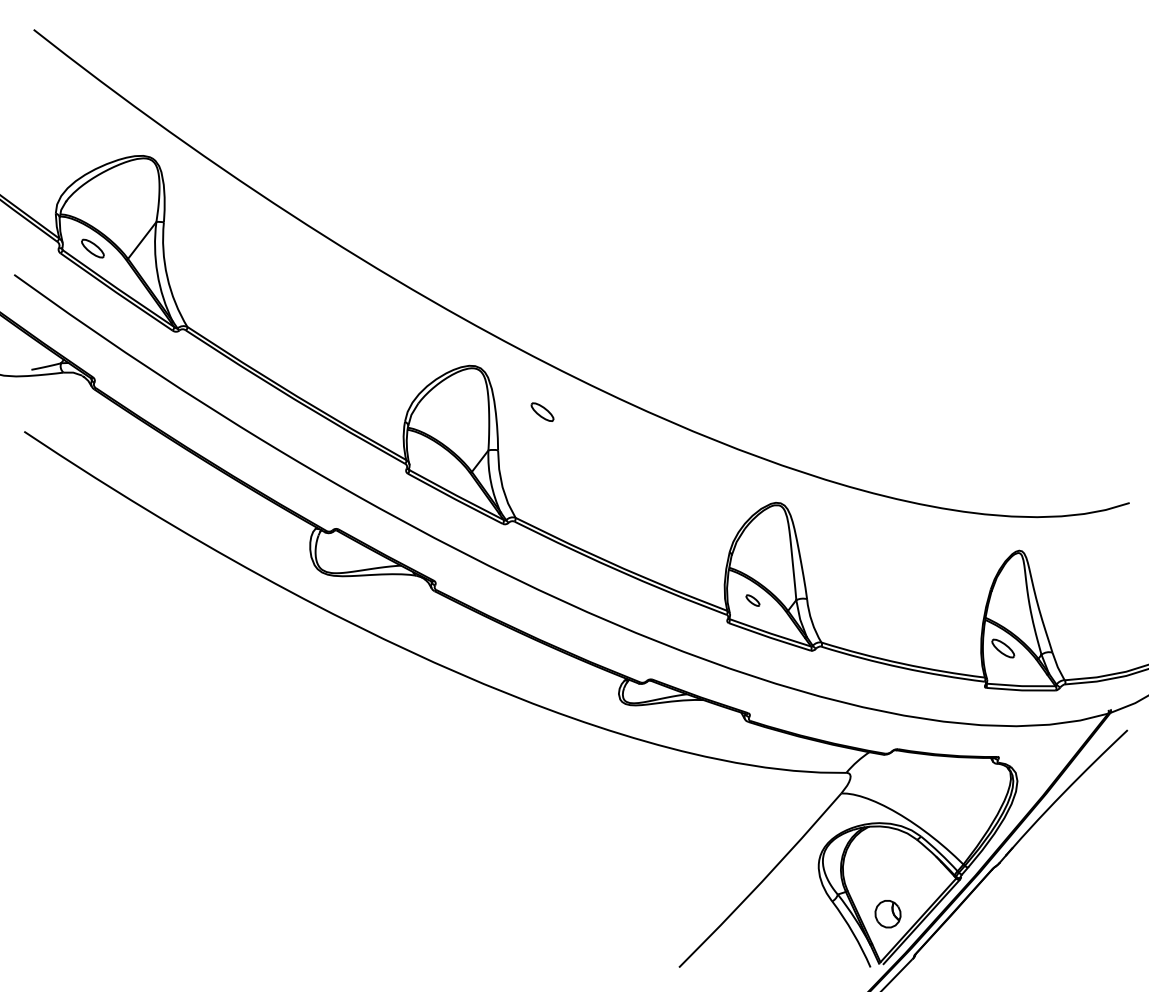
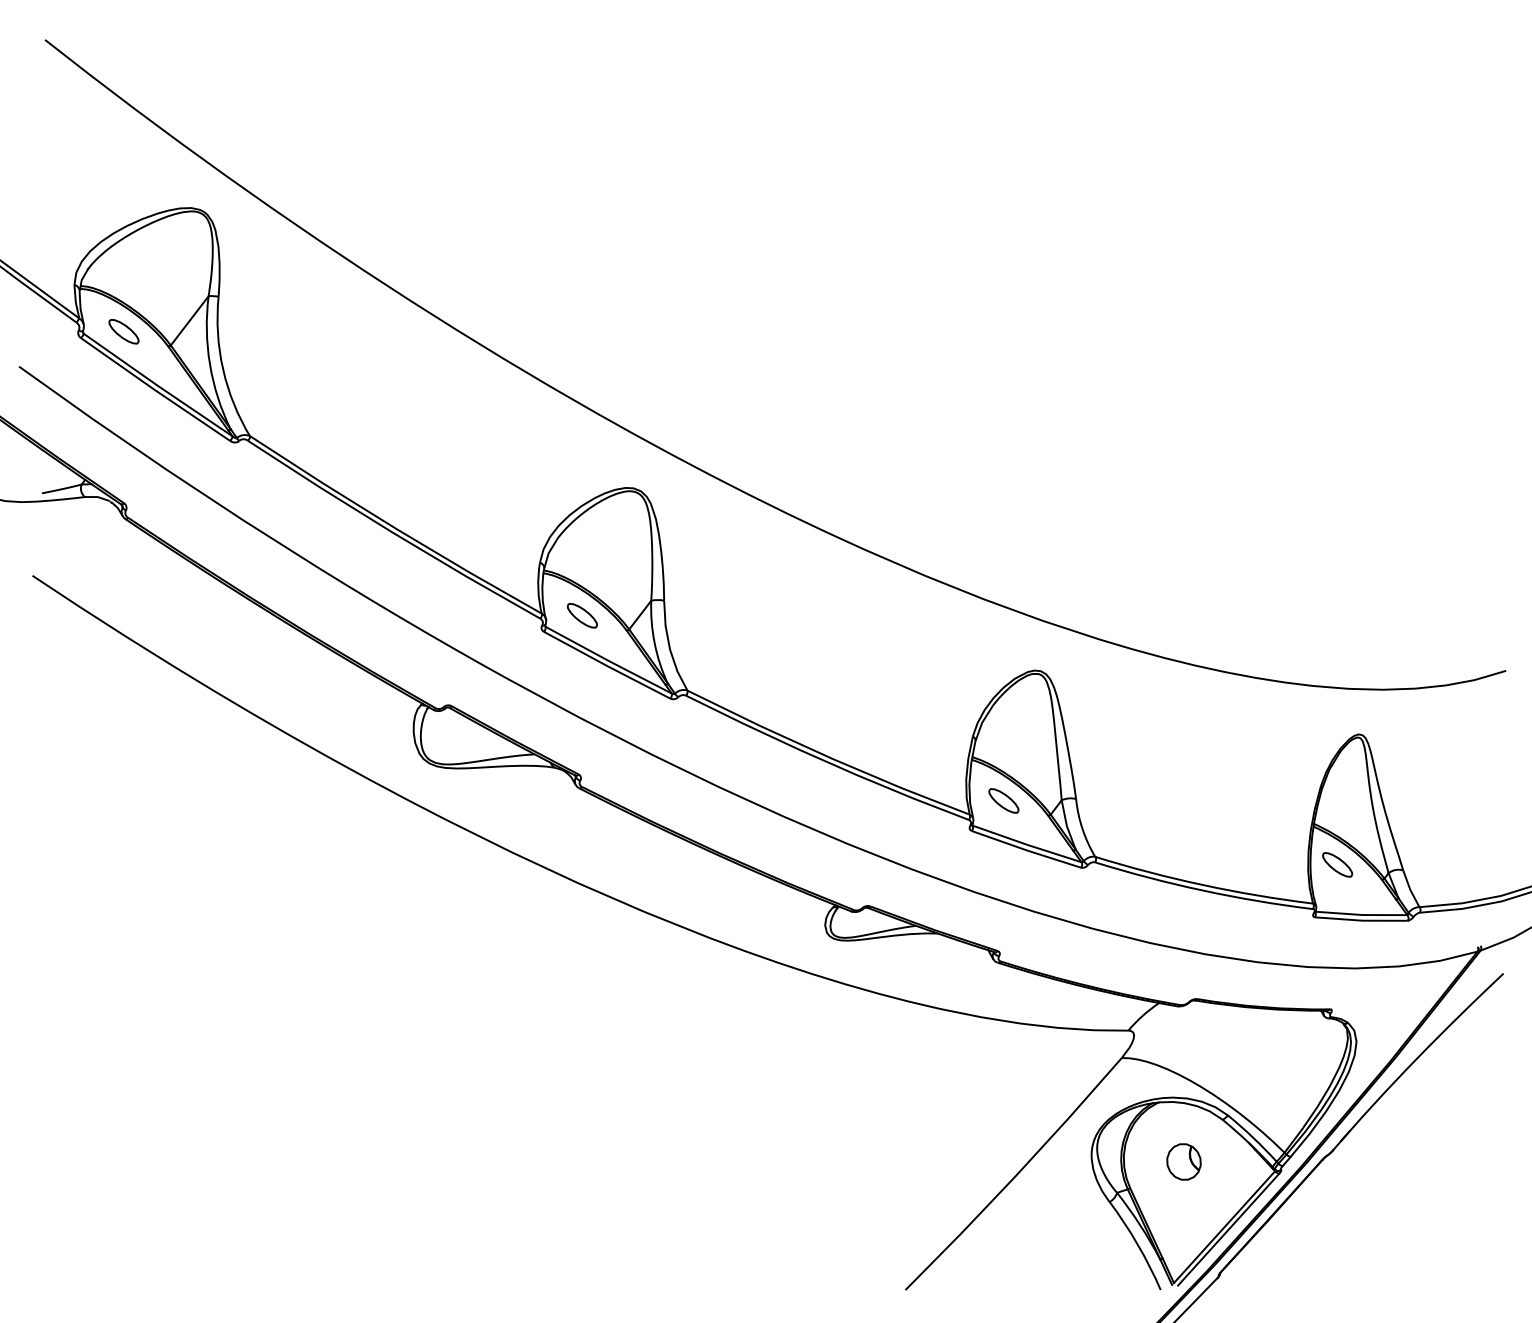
part: (541, 411) -> (581, 615), moved
part: (752, 600) -> (1003, 800), size x1.67
part: (887, 913) -> (1183, 1161), moved

